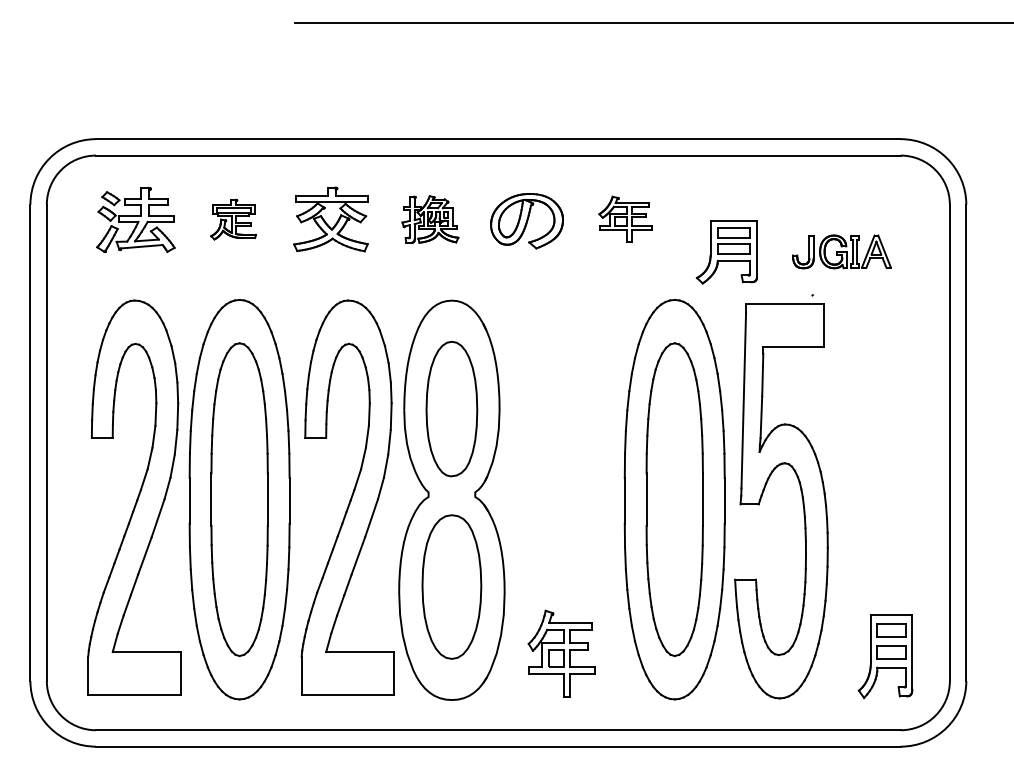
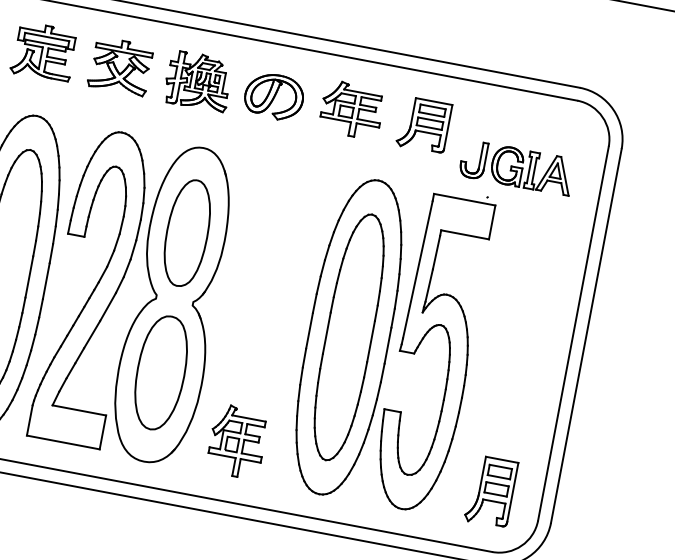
part: (233, 219) -> (44, 51), size x1.67
part: (430, 219) -> (198, 81), size x1.43
part: (625, 219) -> (351, 110), size x1.43
part: (841, 251) -> (516, 167), size x1.43
part: (726, 252) -> (423, 125), moved

